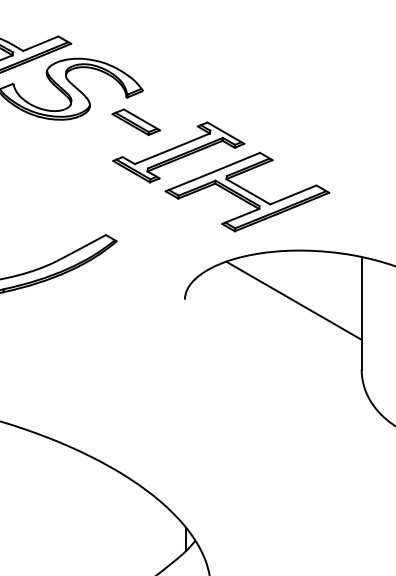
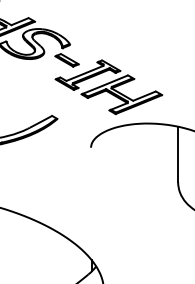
line: (293, 301) -> (144, 148), removed

